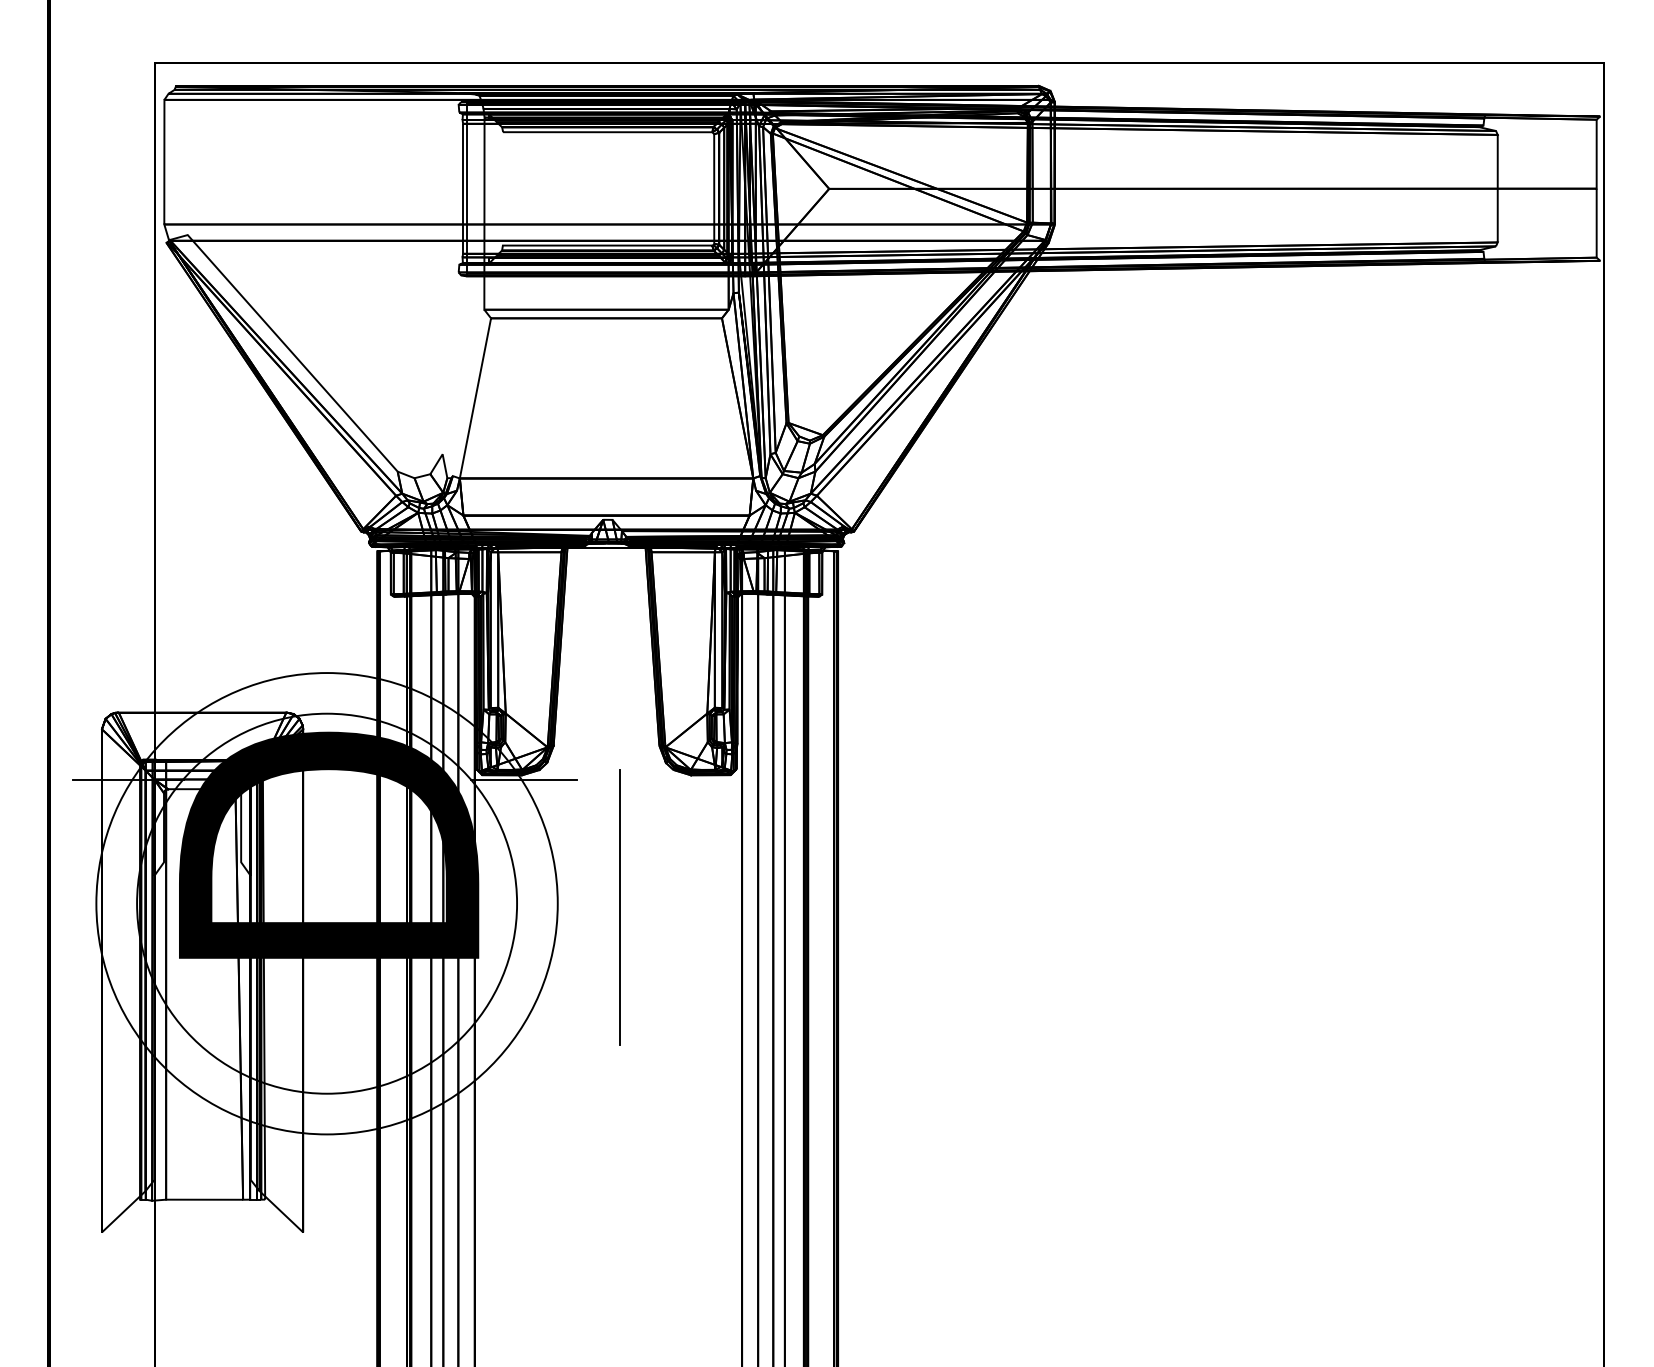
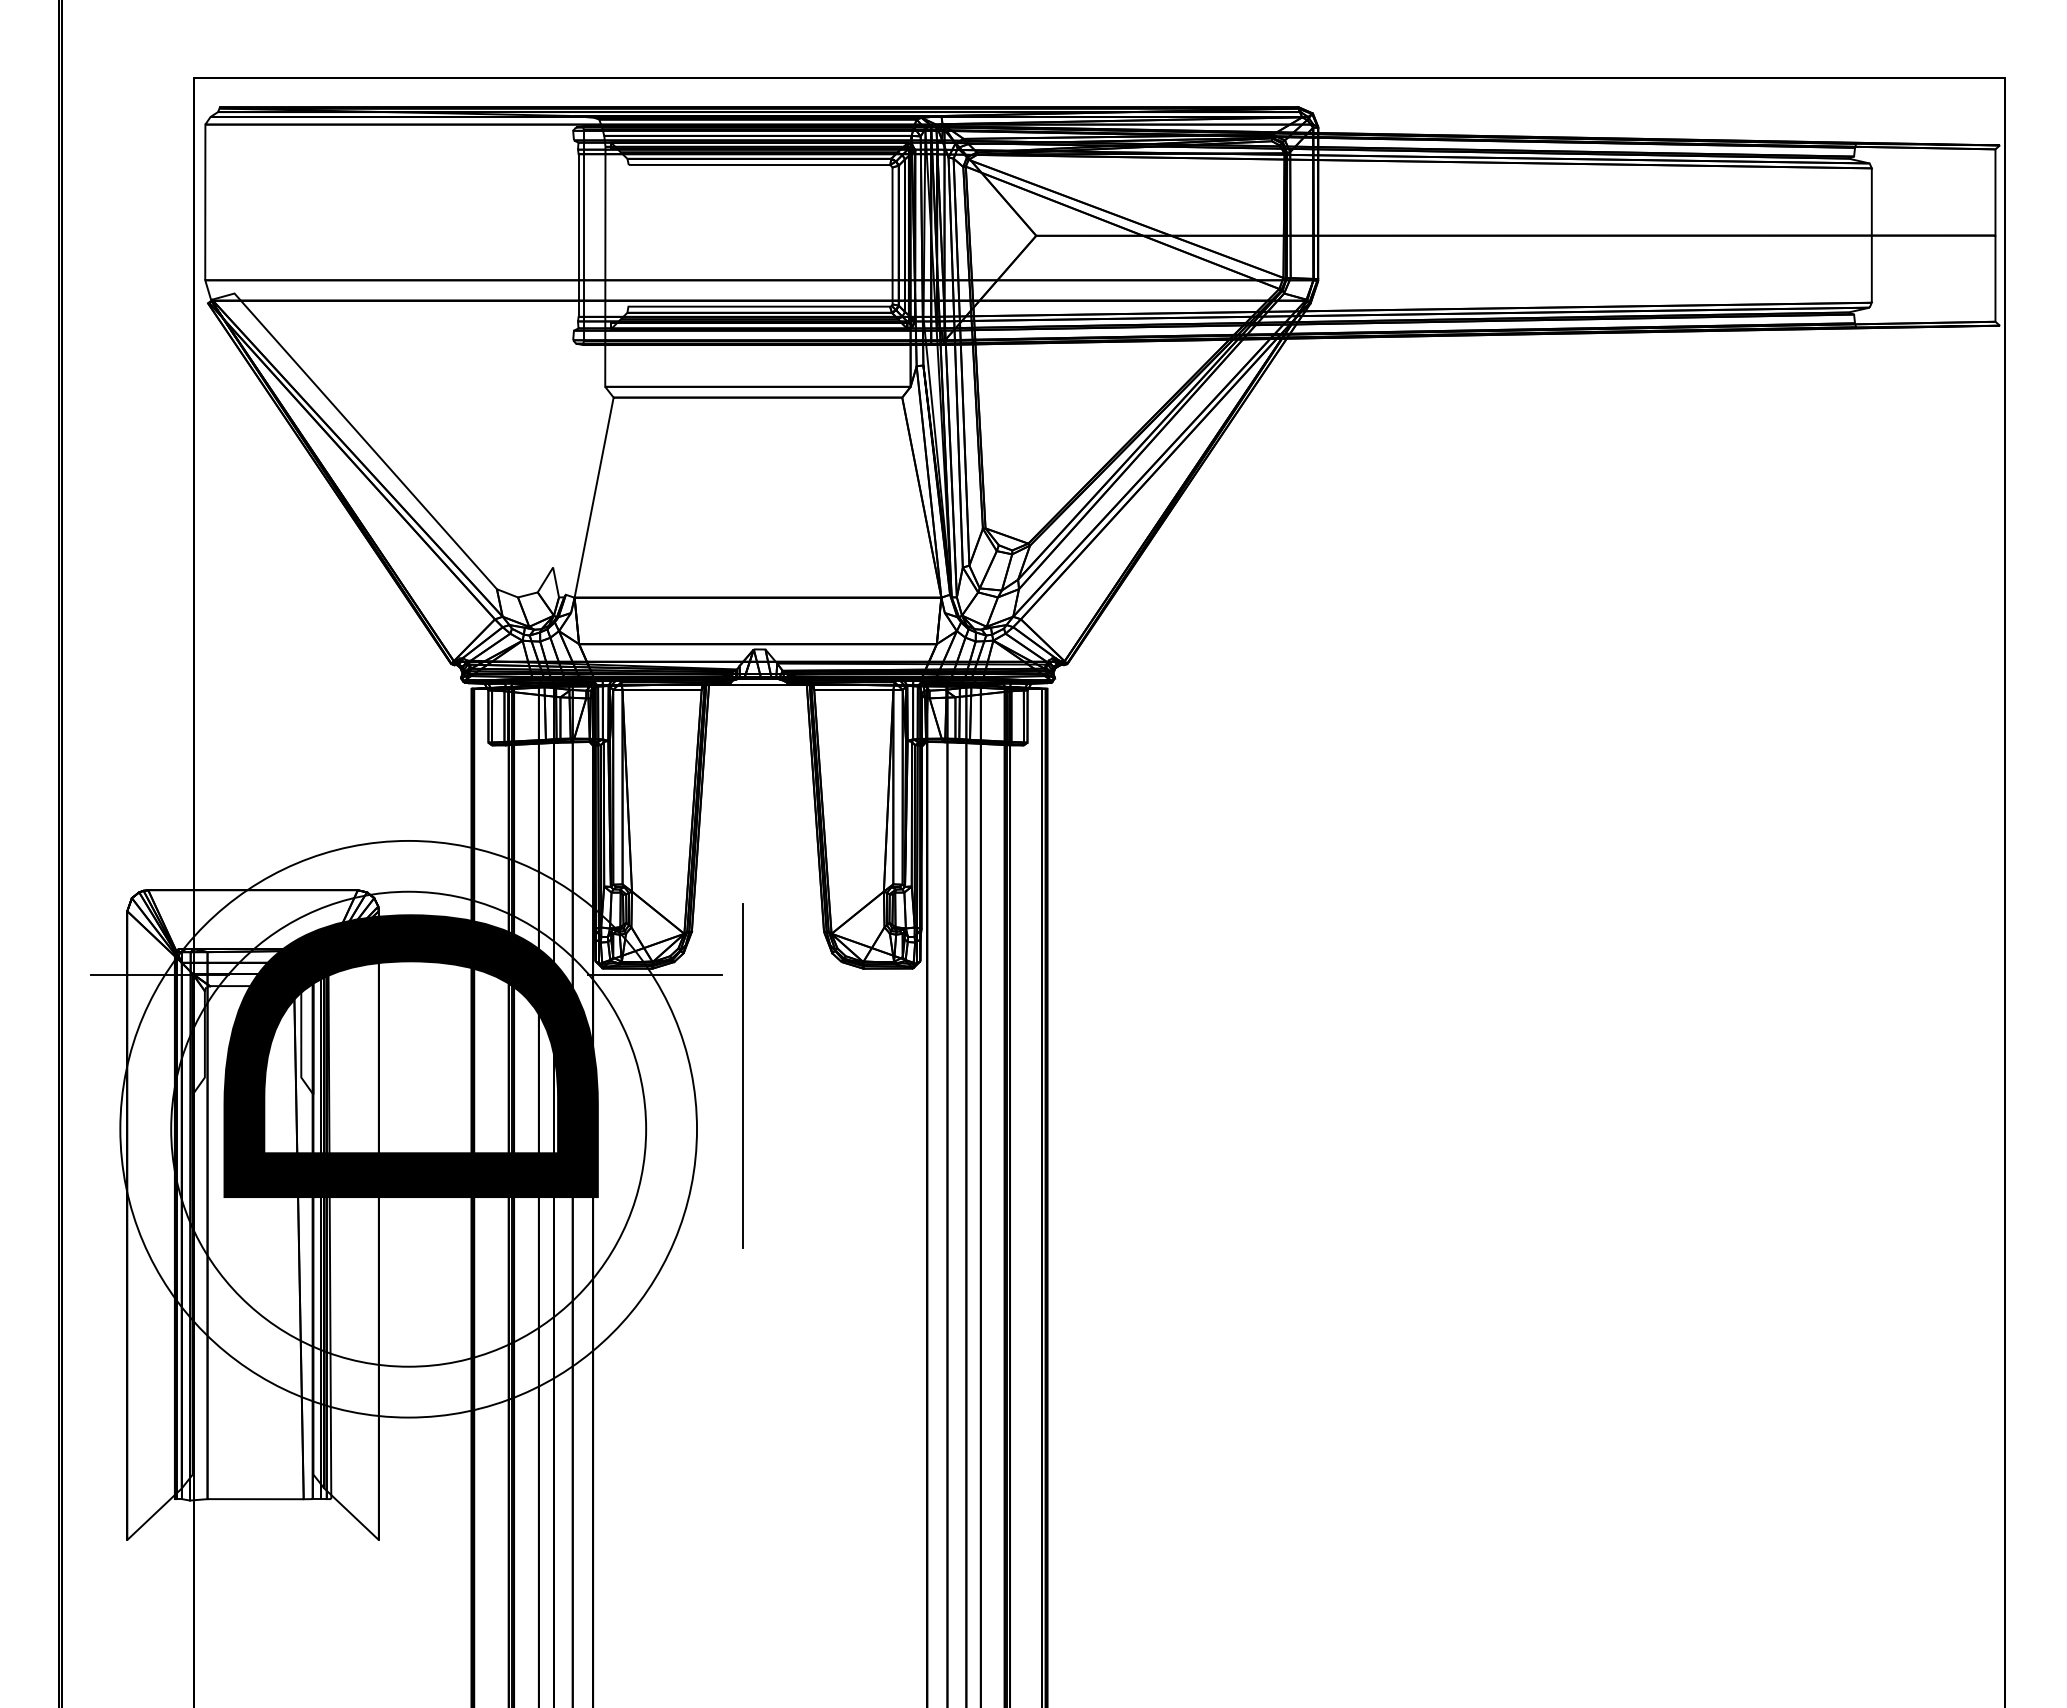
line: (619, 907) -> (742, 1075), moved

